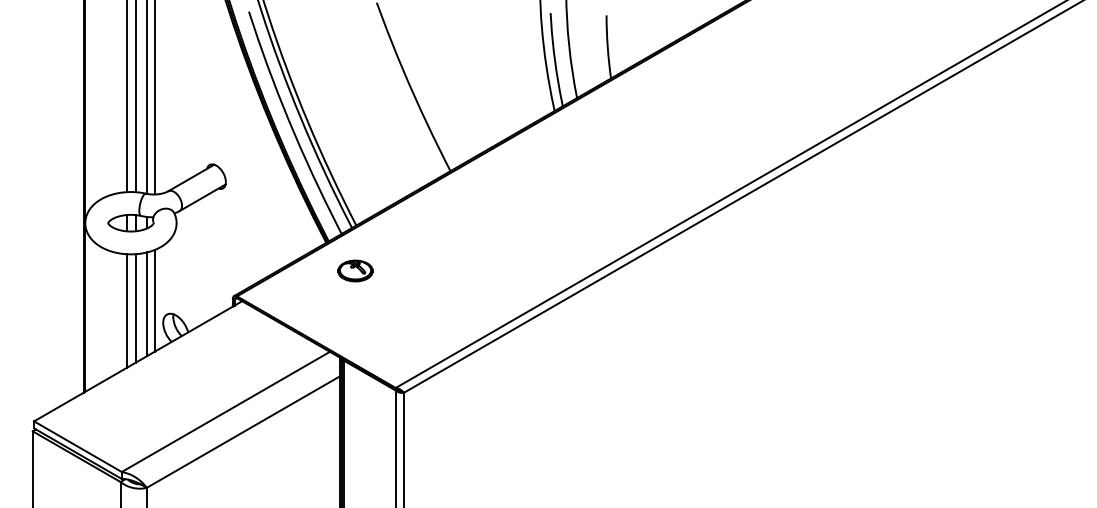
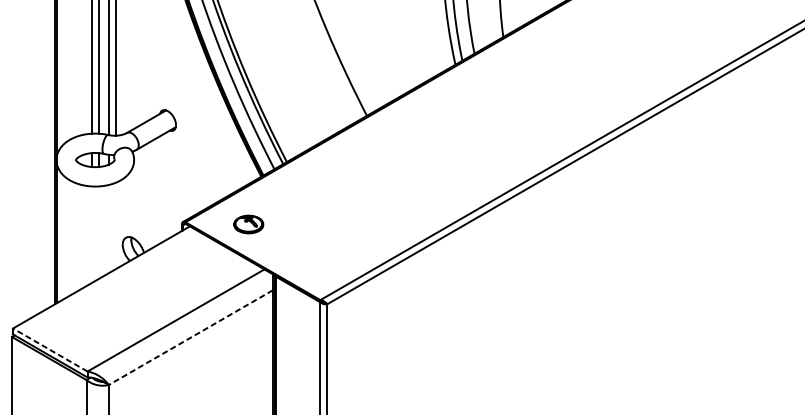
part: (355, 270) -> (248, 224), moved
line: (154, 300) -> (115, 225), removed
line: (146, 304) -> (108, 229), removed
line: (135, 308) -> (99, 232), removed
line: (127, 310) -> (92, 234), removed
line: (242, 432) -> (190, 337), solid -> dashed
line: (77, 446) -> (49, 349), solid -> dashed

